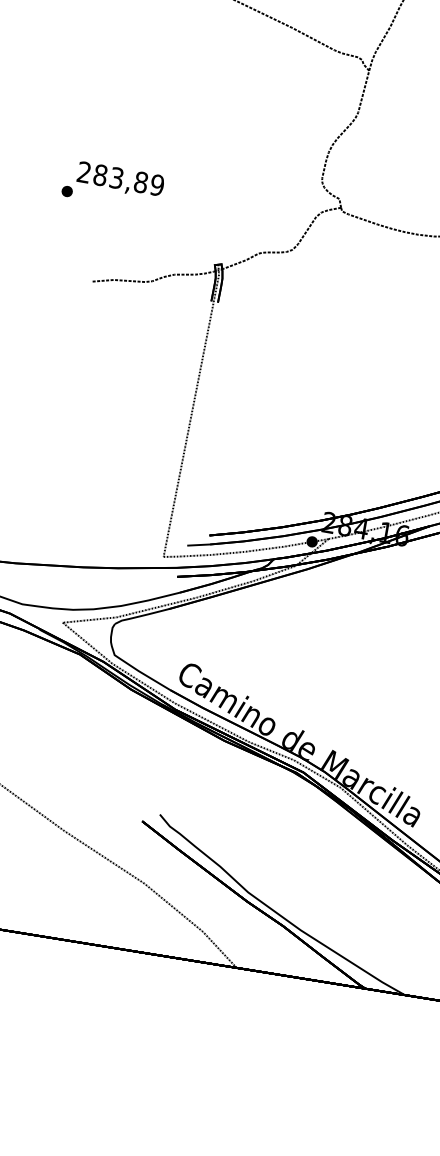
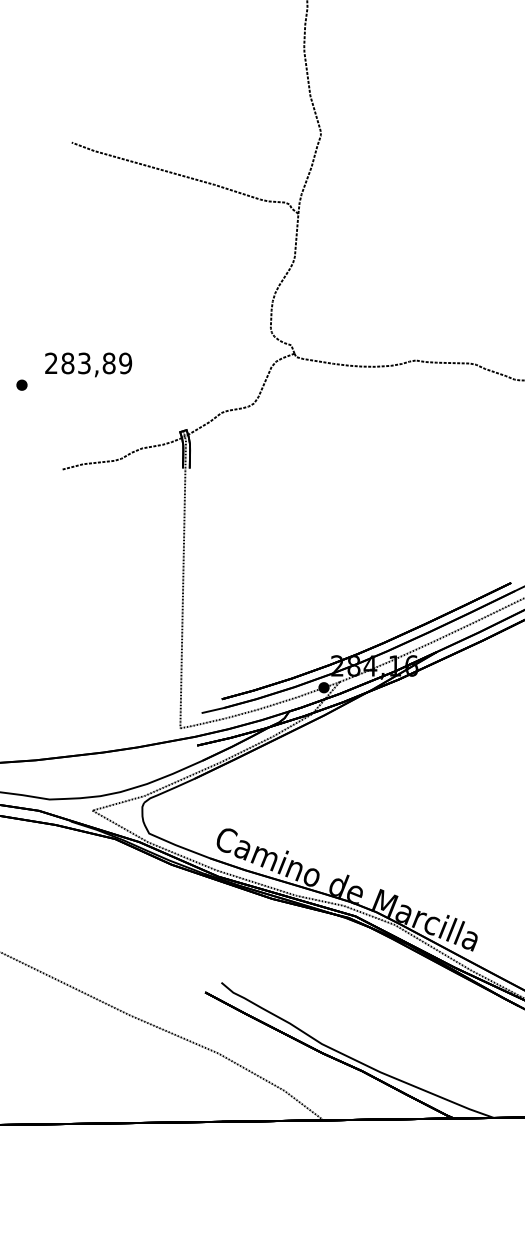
text: (120, 179) -> (88, 364), moved

